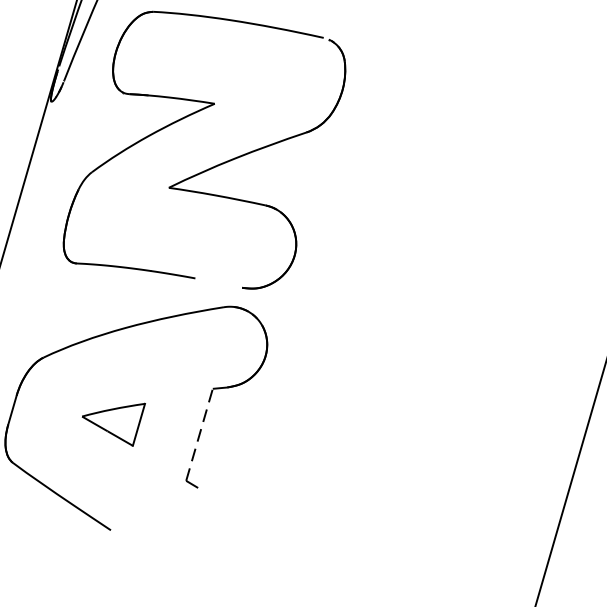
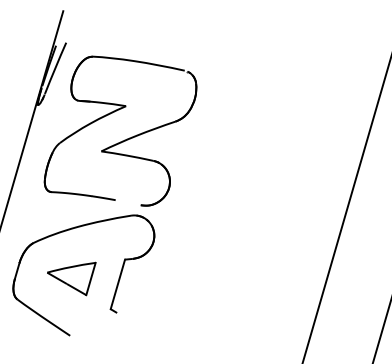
part: (113, 423) -> (71, 278), size x1.43
line: (198, 435) -> (117, 284), dashed -> solid

